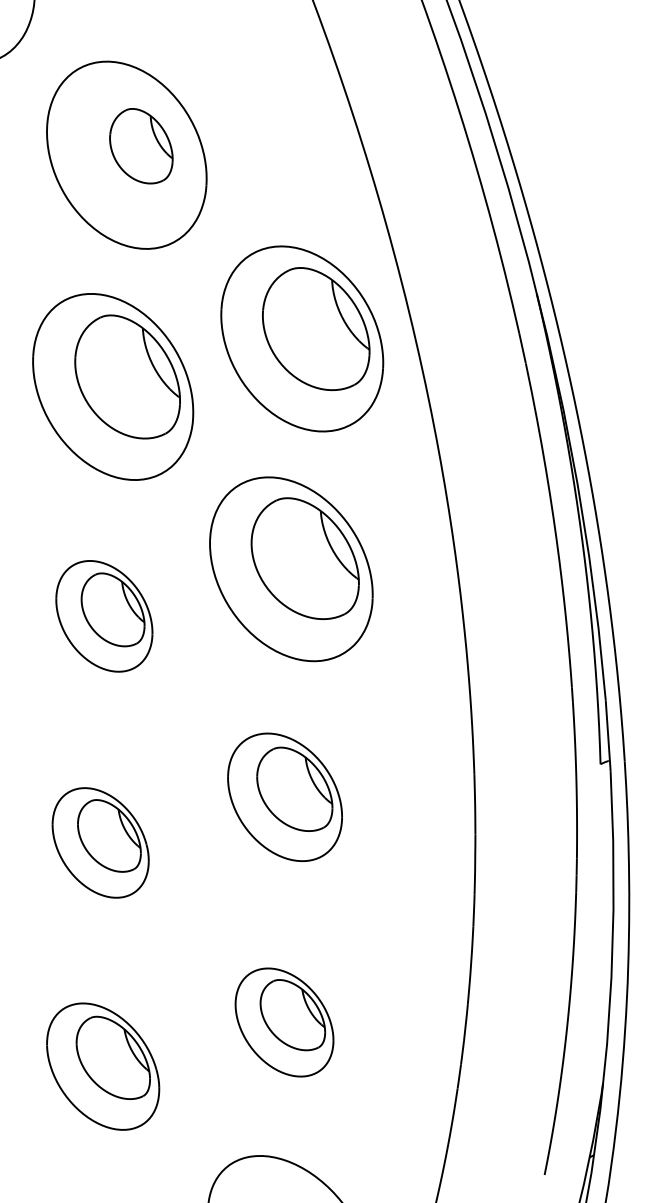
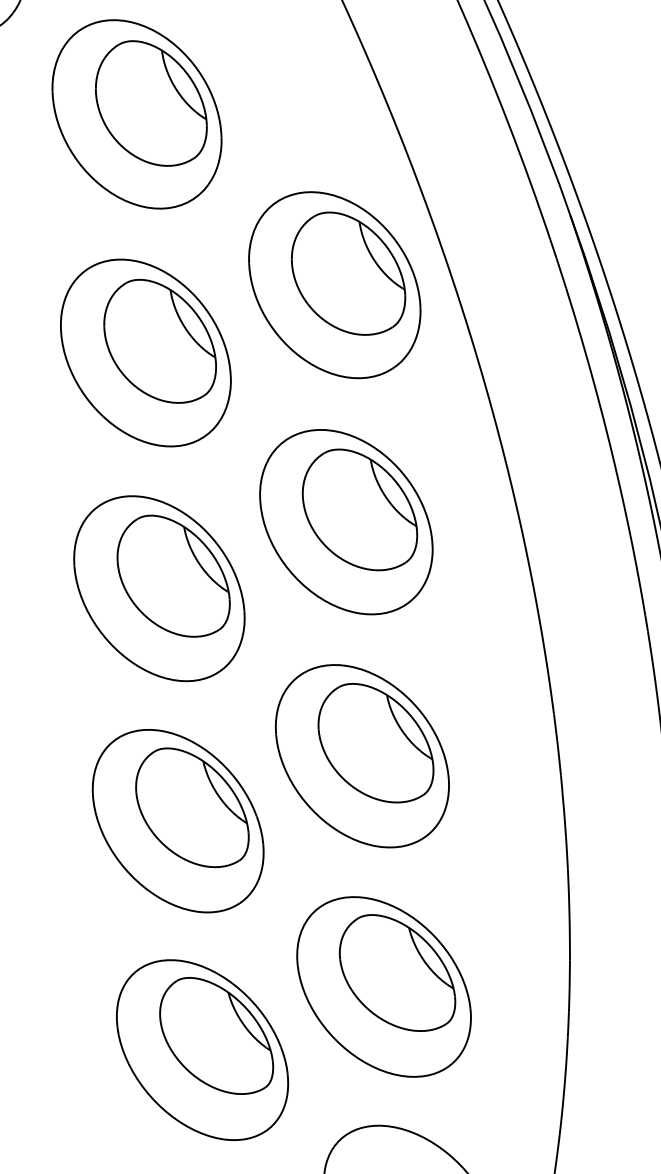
part: (141, 146) -> (151, 103), size x1.67
part: (104, 616) -> (159, 588), size x1.67
part: (284, 797) -> (361, 756), size x1.43
part: (100, 842) -> (177, 820), size x1.67
part: (284, 1022) -> (383, 986), size x1.67
part: (103, 1066) -> (202, 1049), size x1.43

